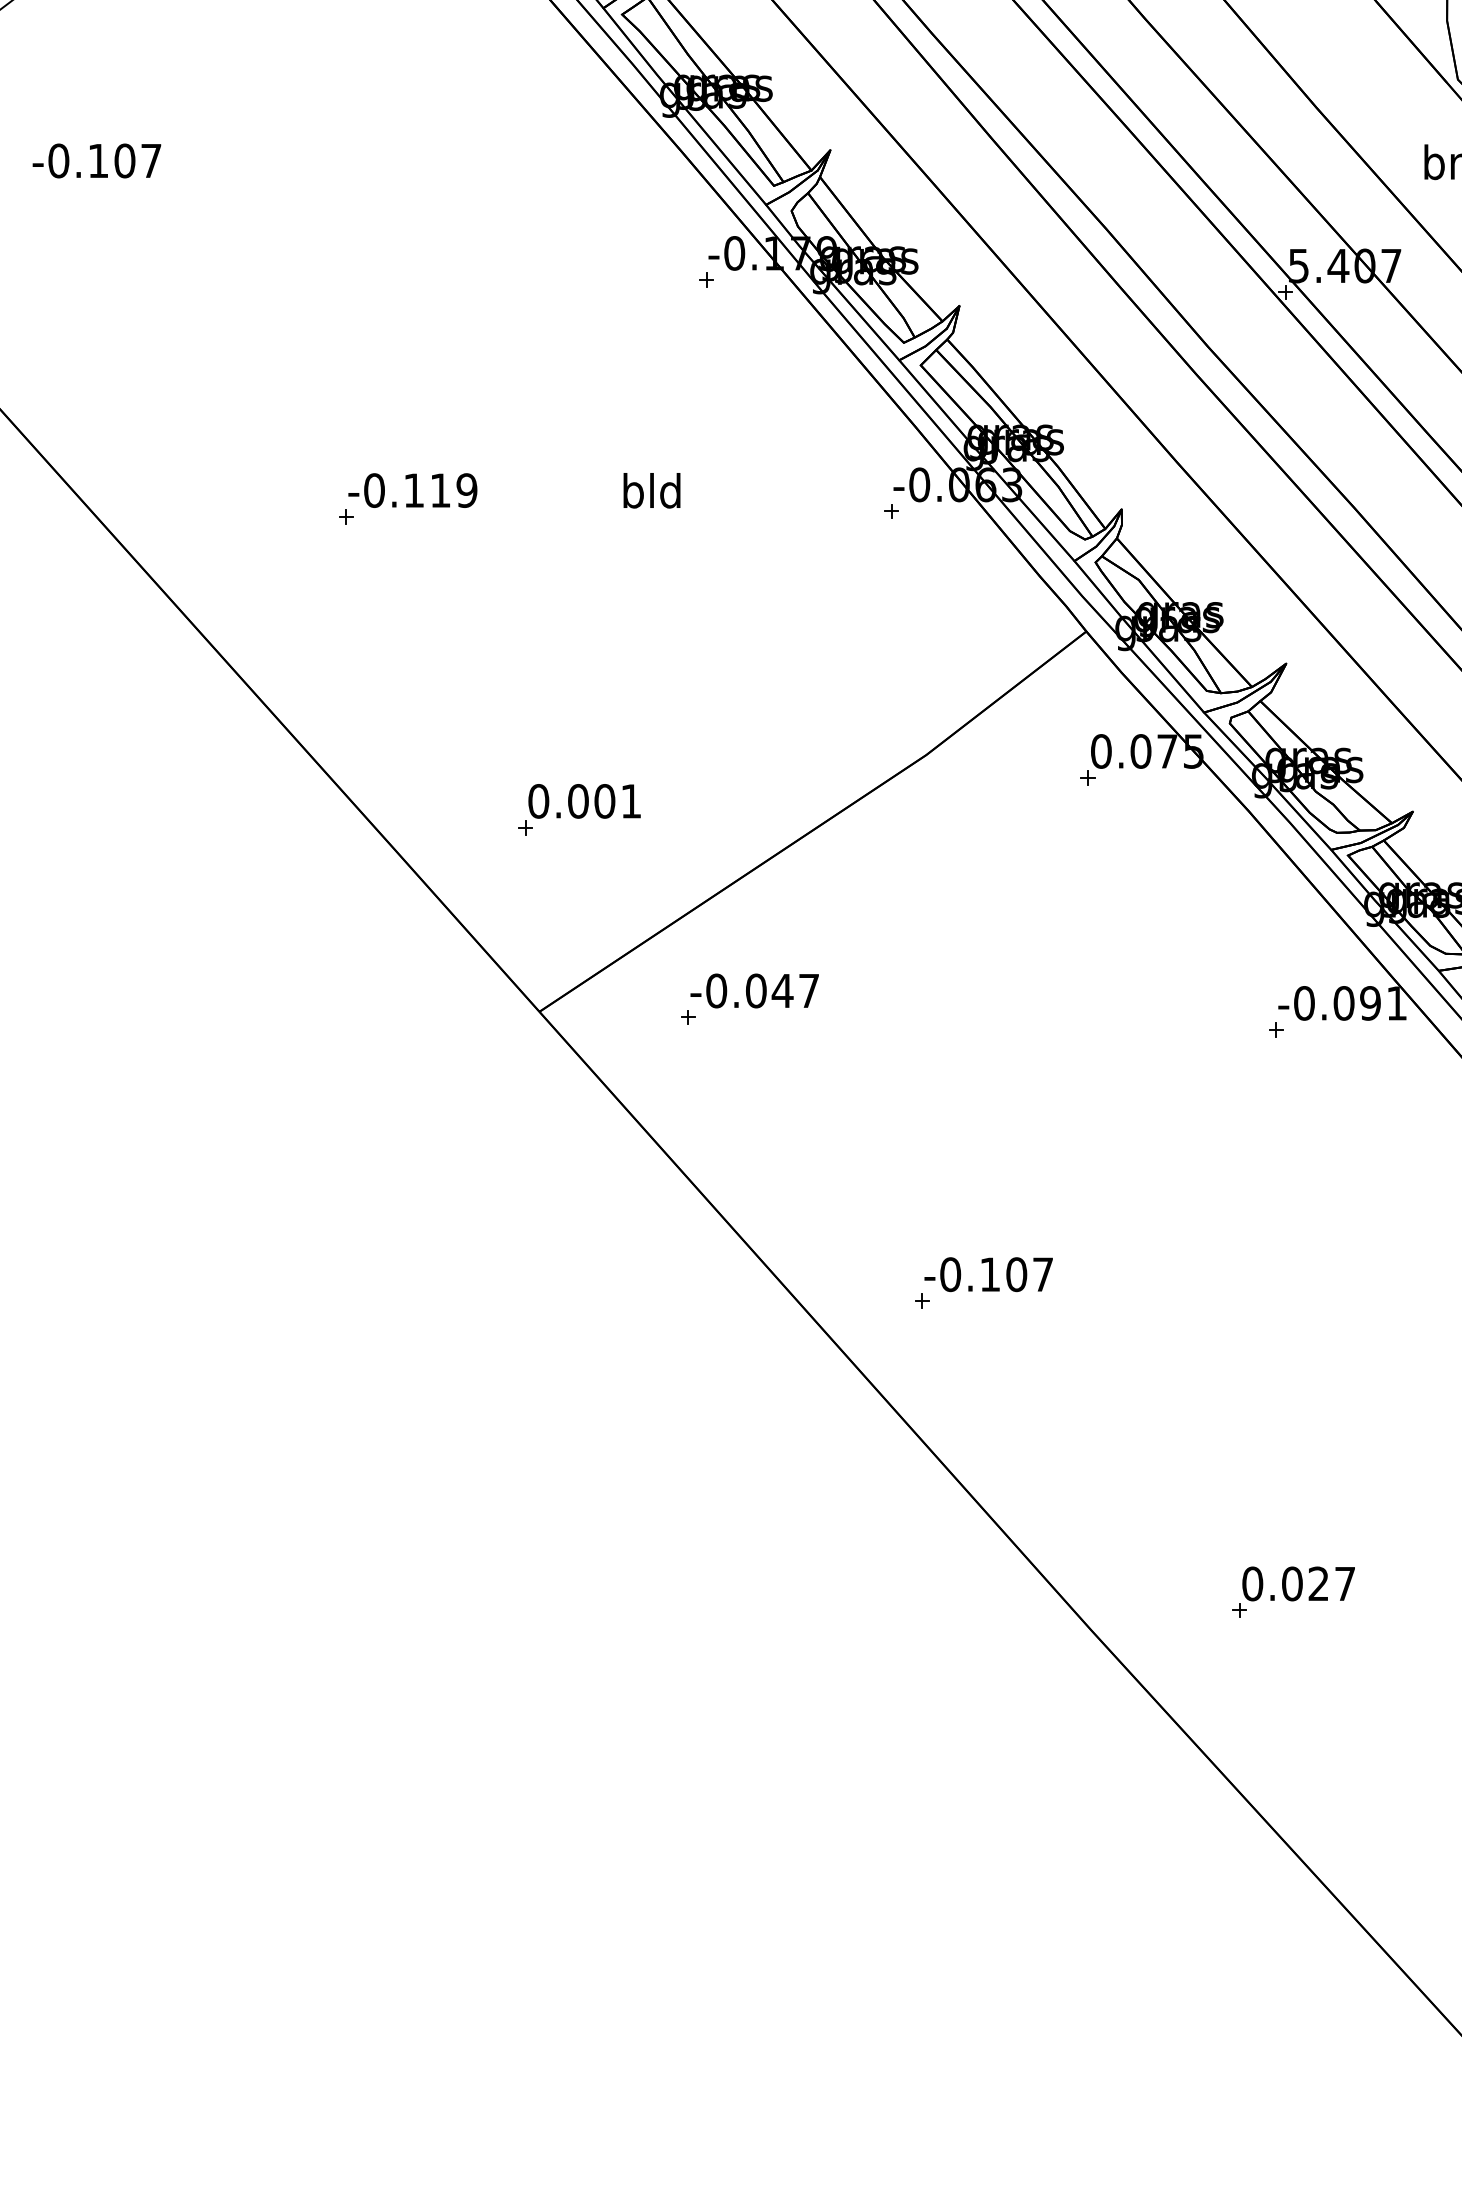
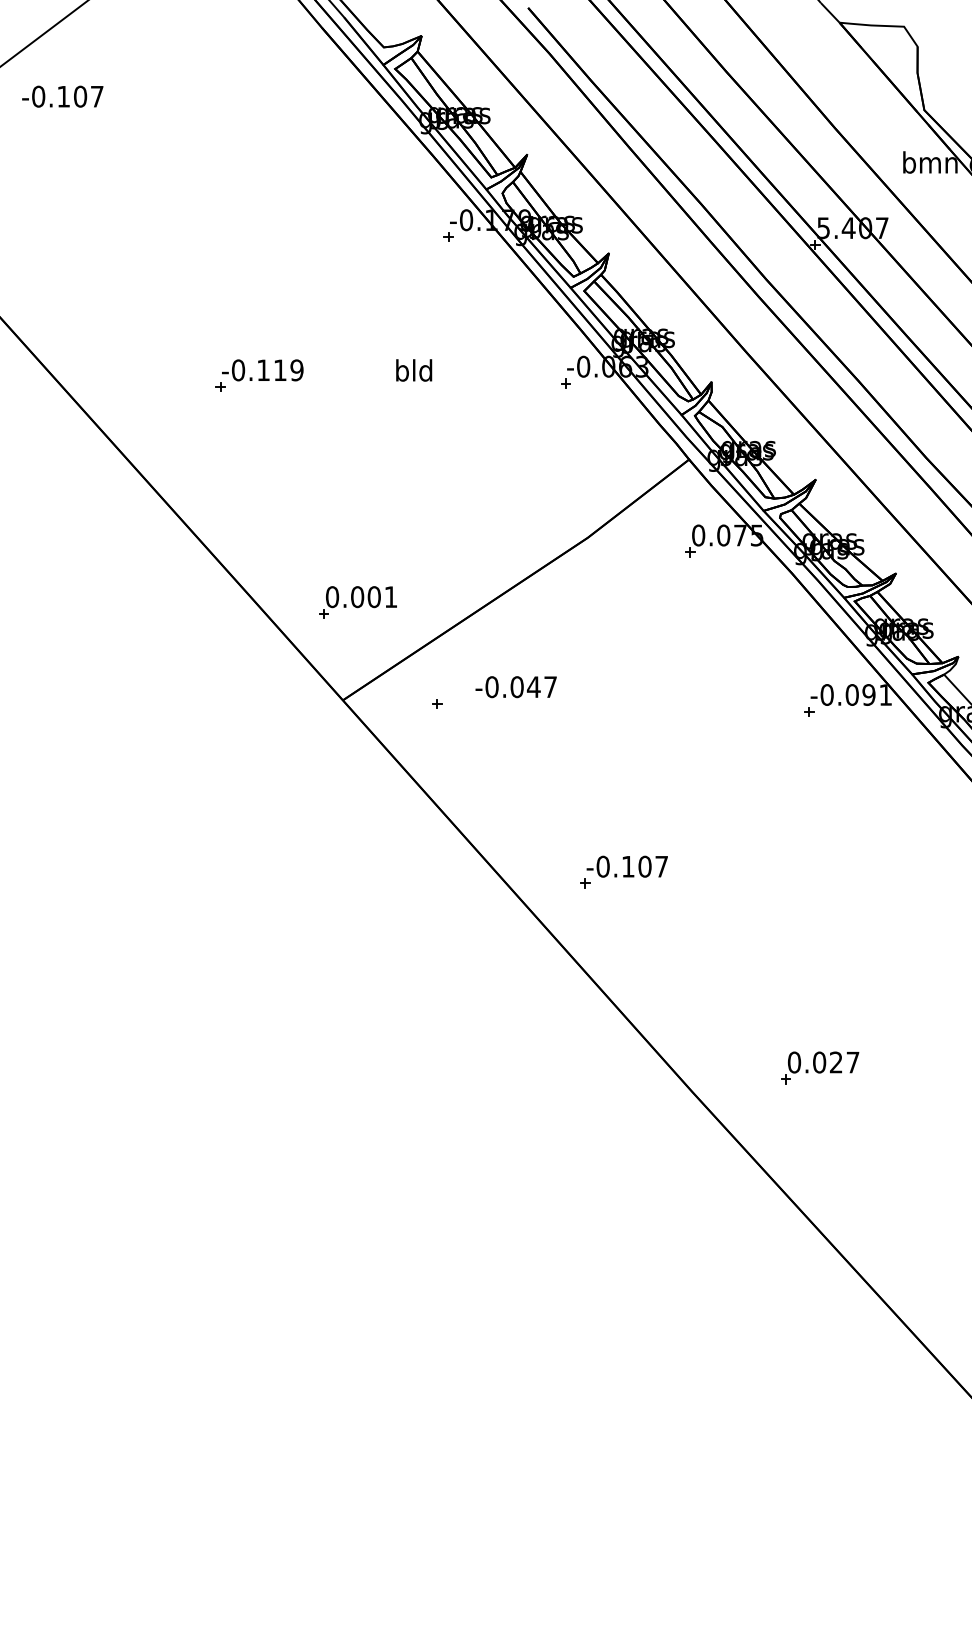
text: (96, 160) -> (62, 96), moved
part: (578, 809) -> (357, 602), moved
text: (753, 991) -> (515, 687), moved

